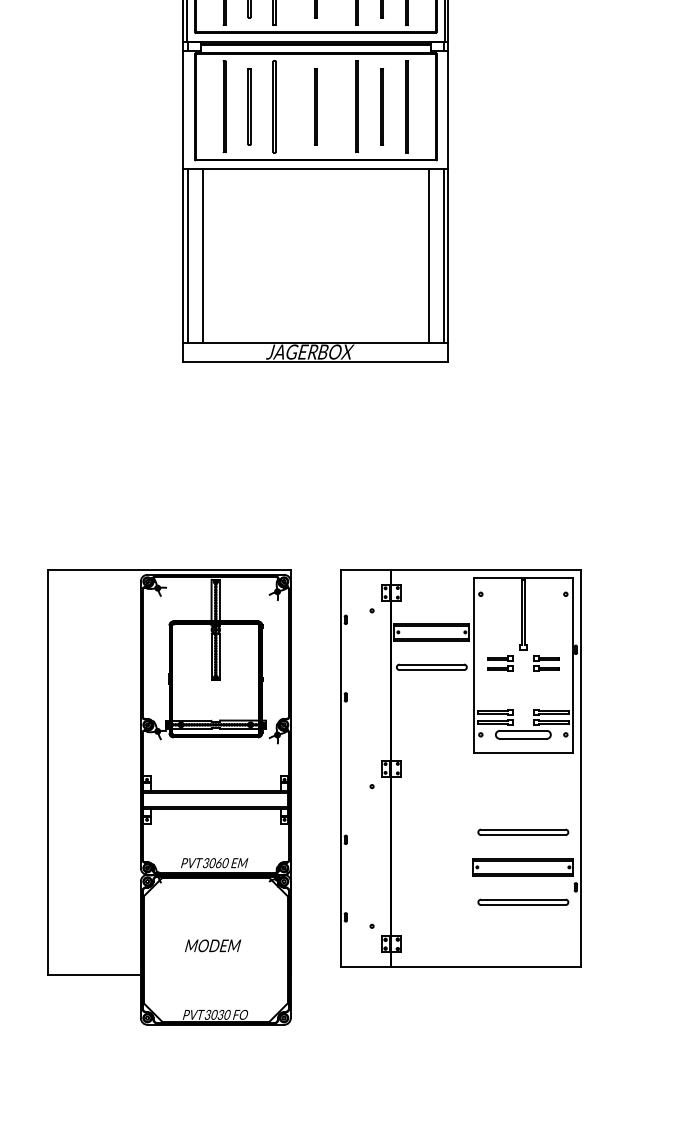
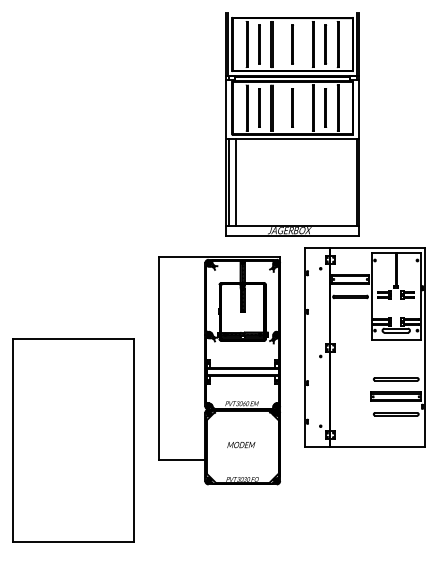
line: (429, 255) -> (349, 182), removed
part: (459, 768) -> (364, 347), moved
part: (169, 796) -> (219, 370), moved

